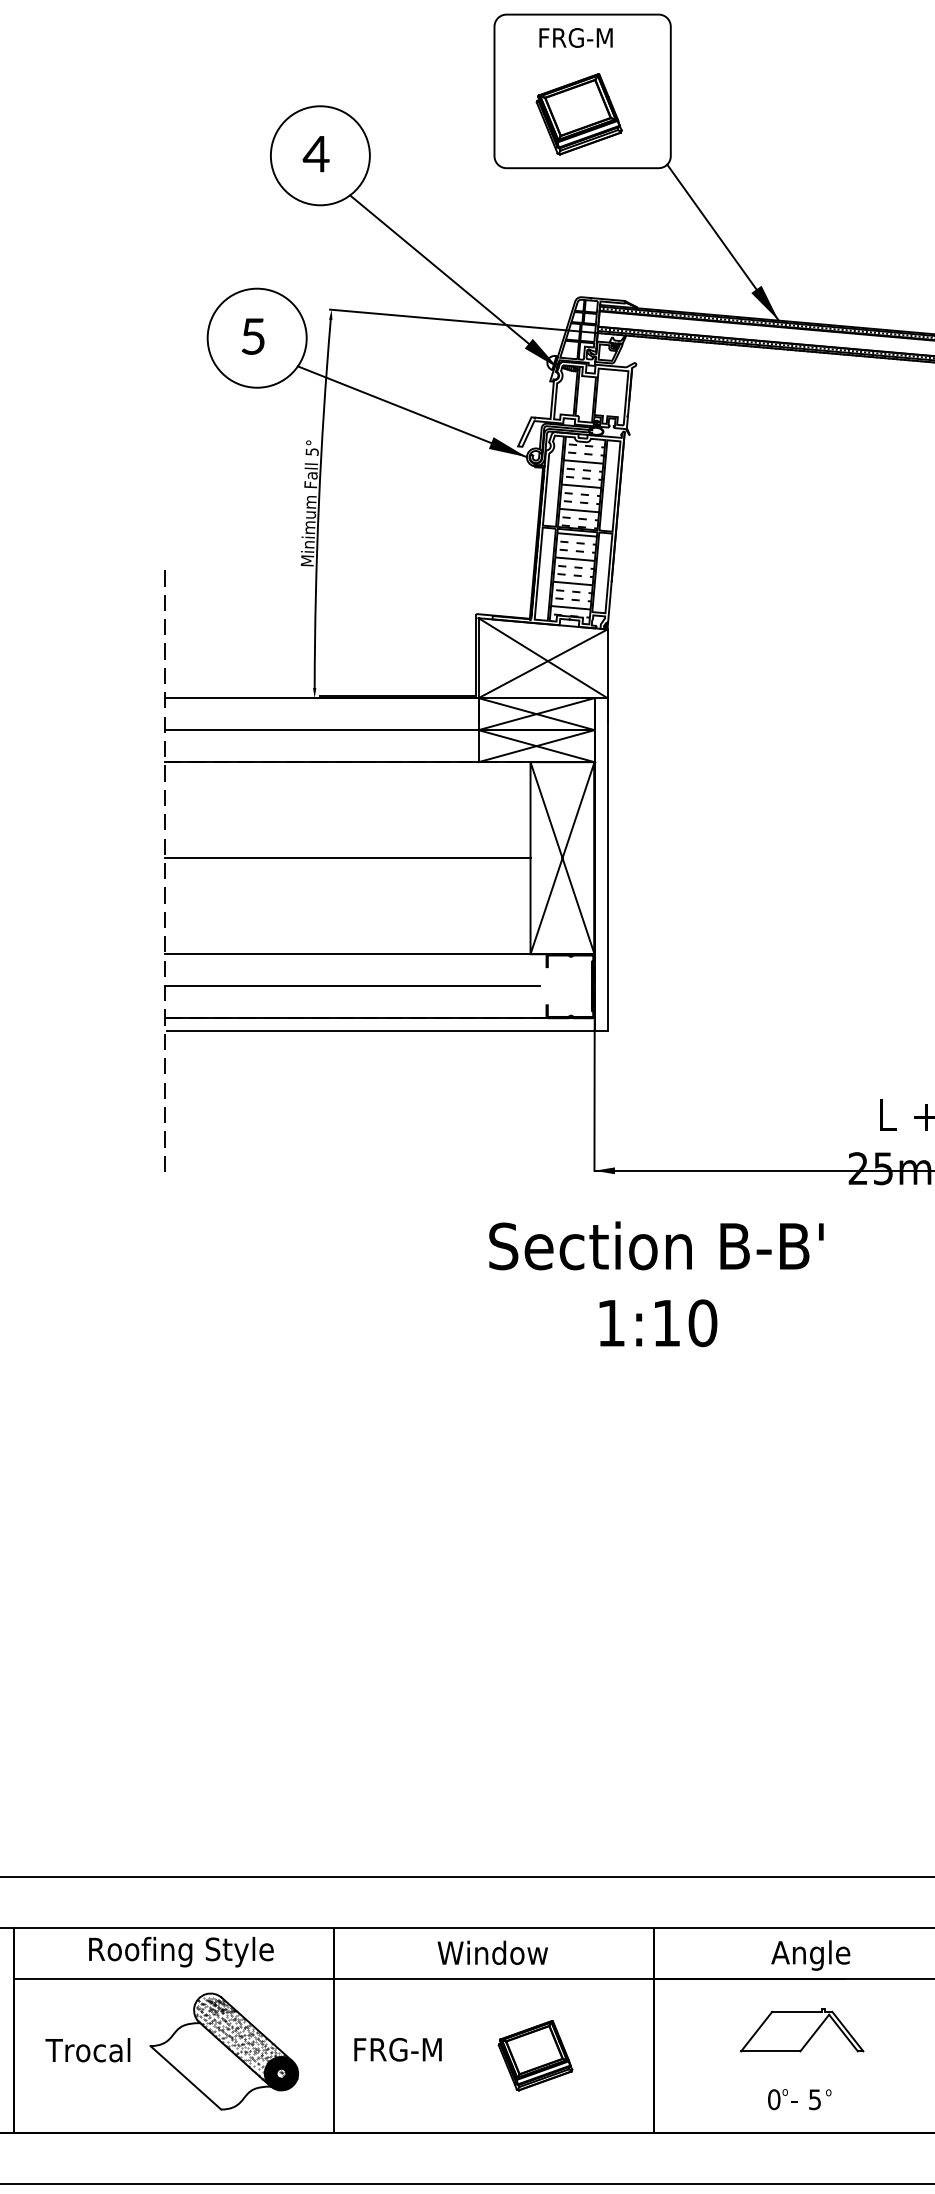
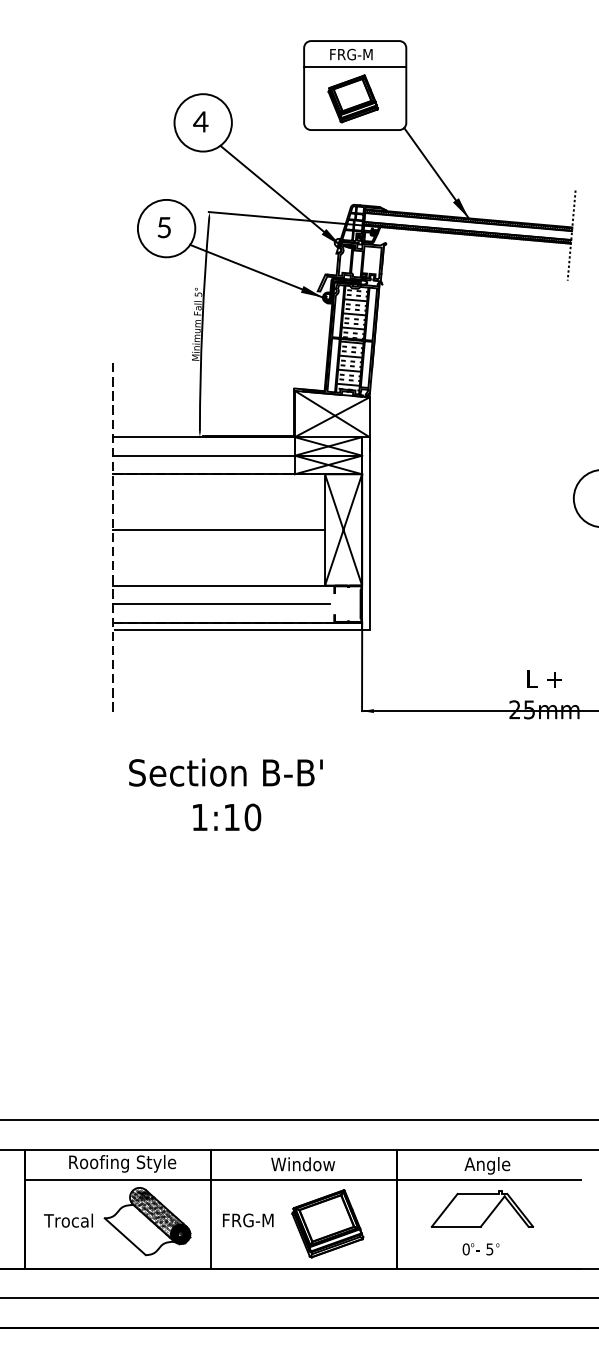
line: (583, 58) -> (355, 66), added
text: (655, 1283) -> (225, 794), moved
part: (802, 2029) -> (482, 1208), size x1.43
part: (534, 2055) -> (327, 1223), size x1.67

